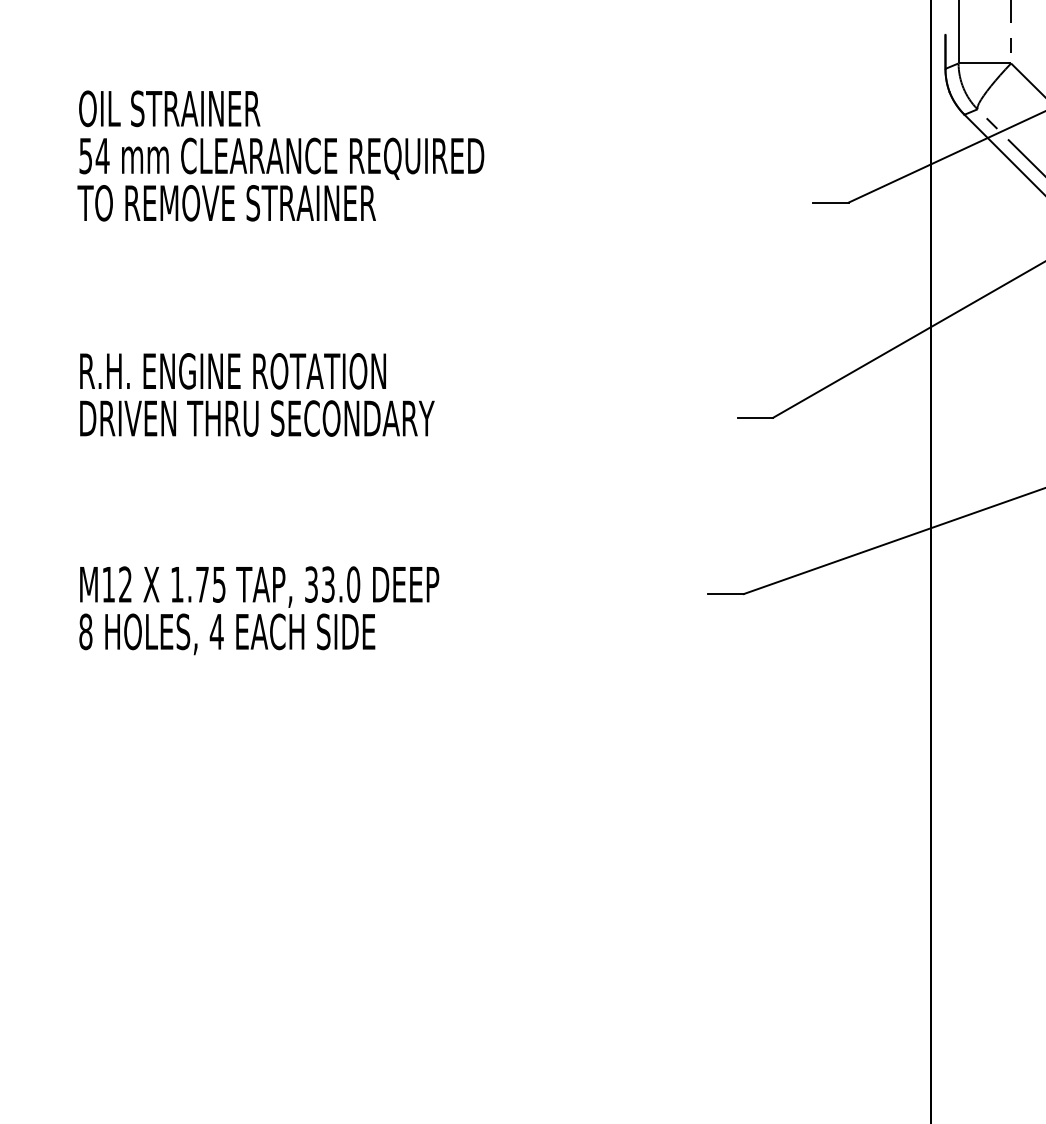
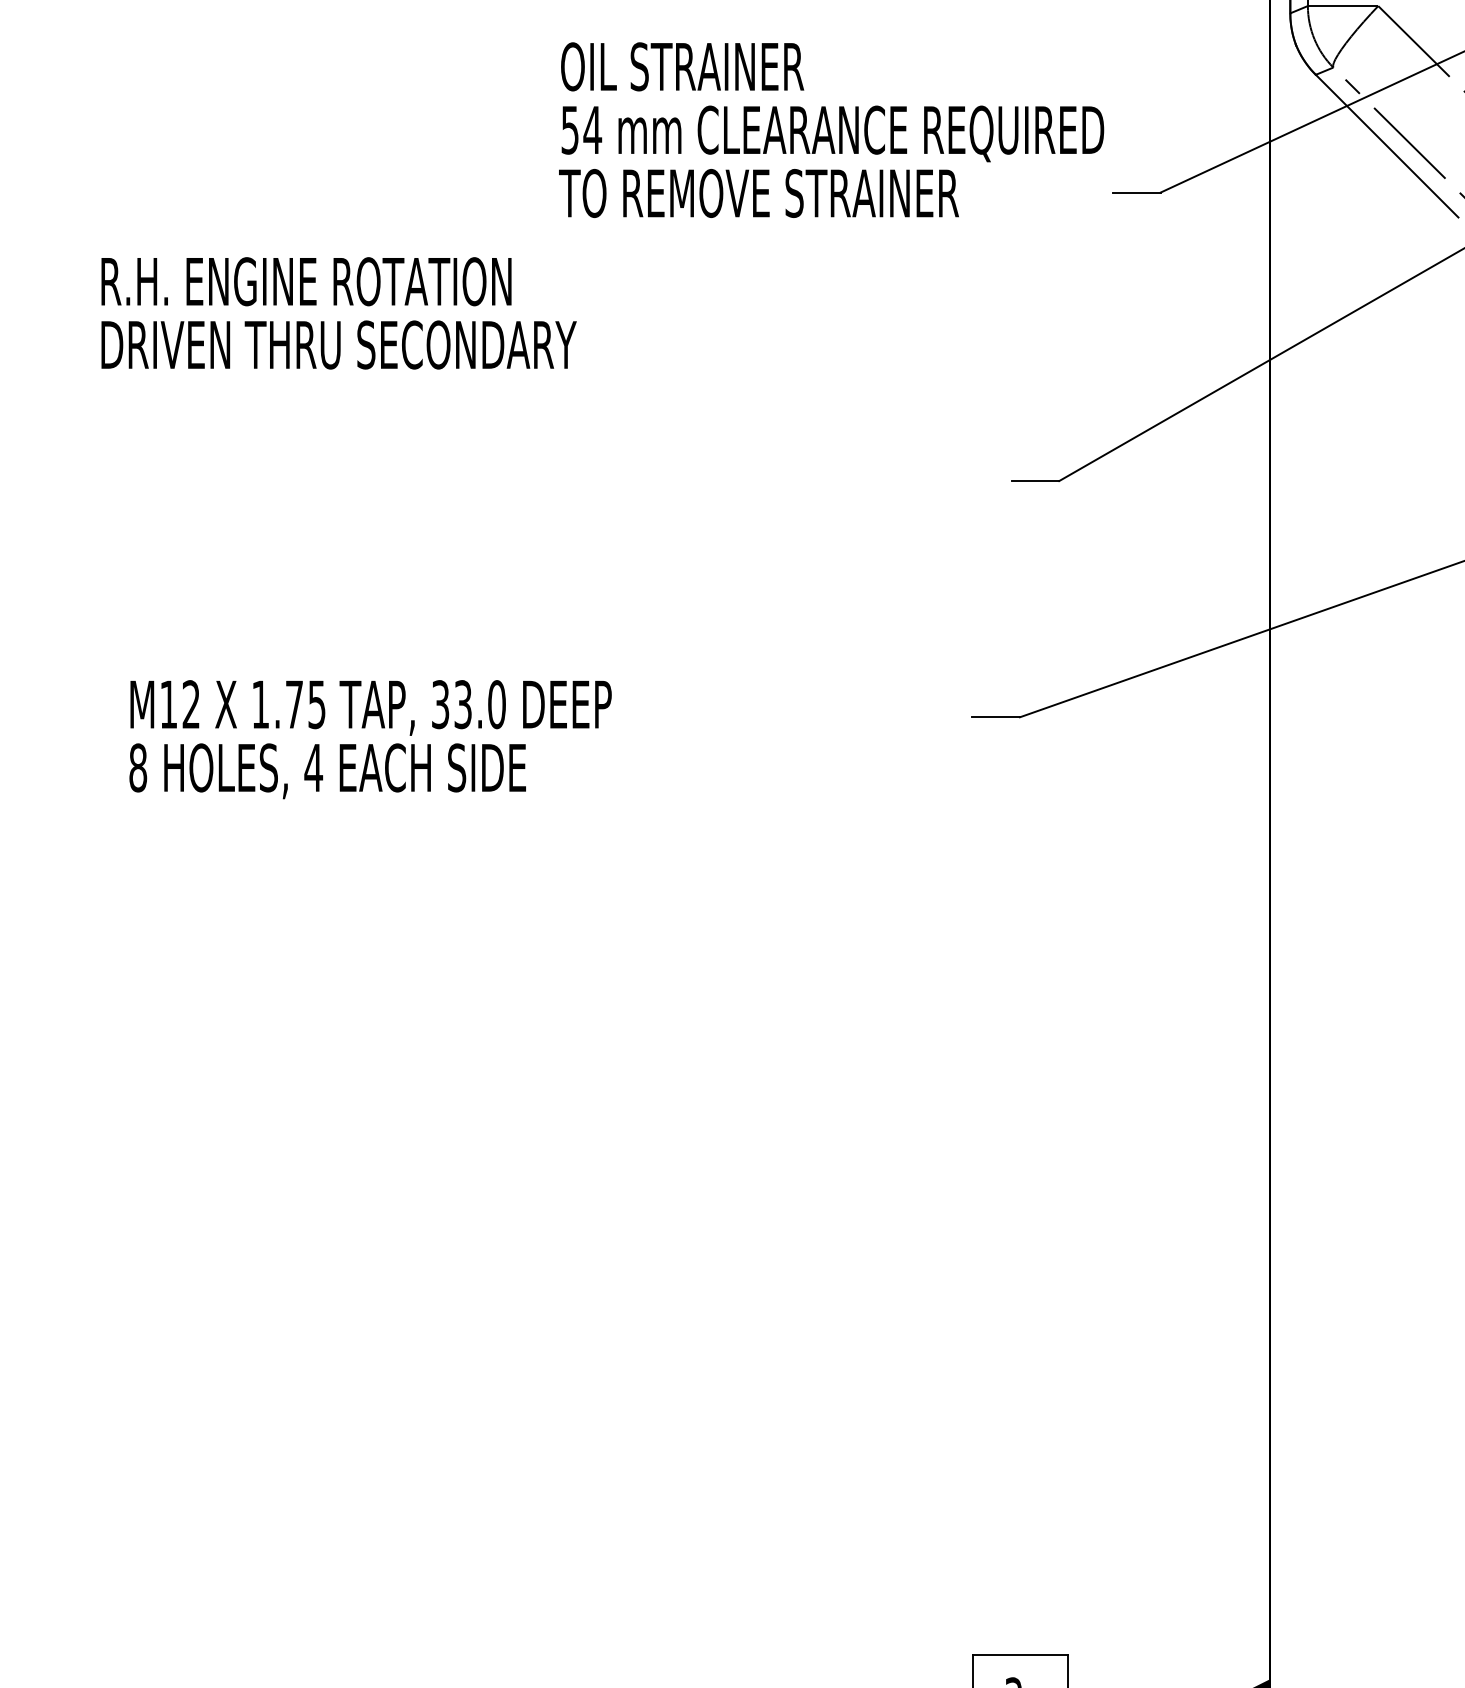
text: (280, 155) -> (831, 129), moved
text: (256, 395) -> (338, 313), moved

